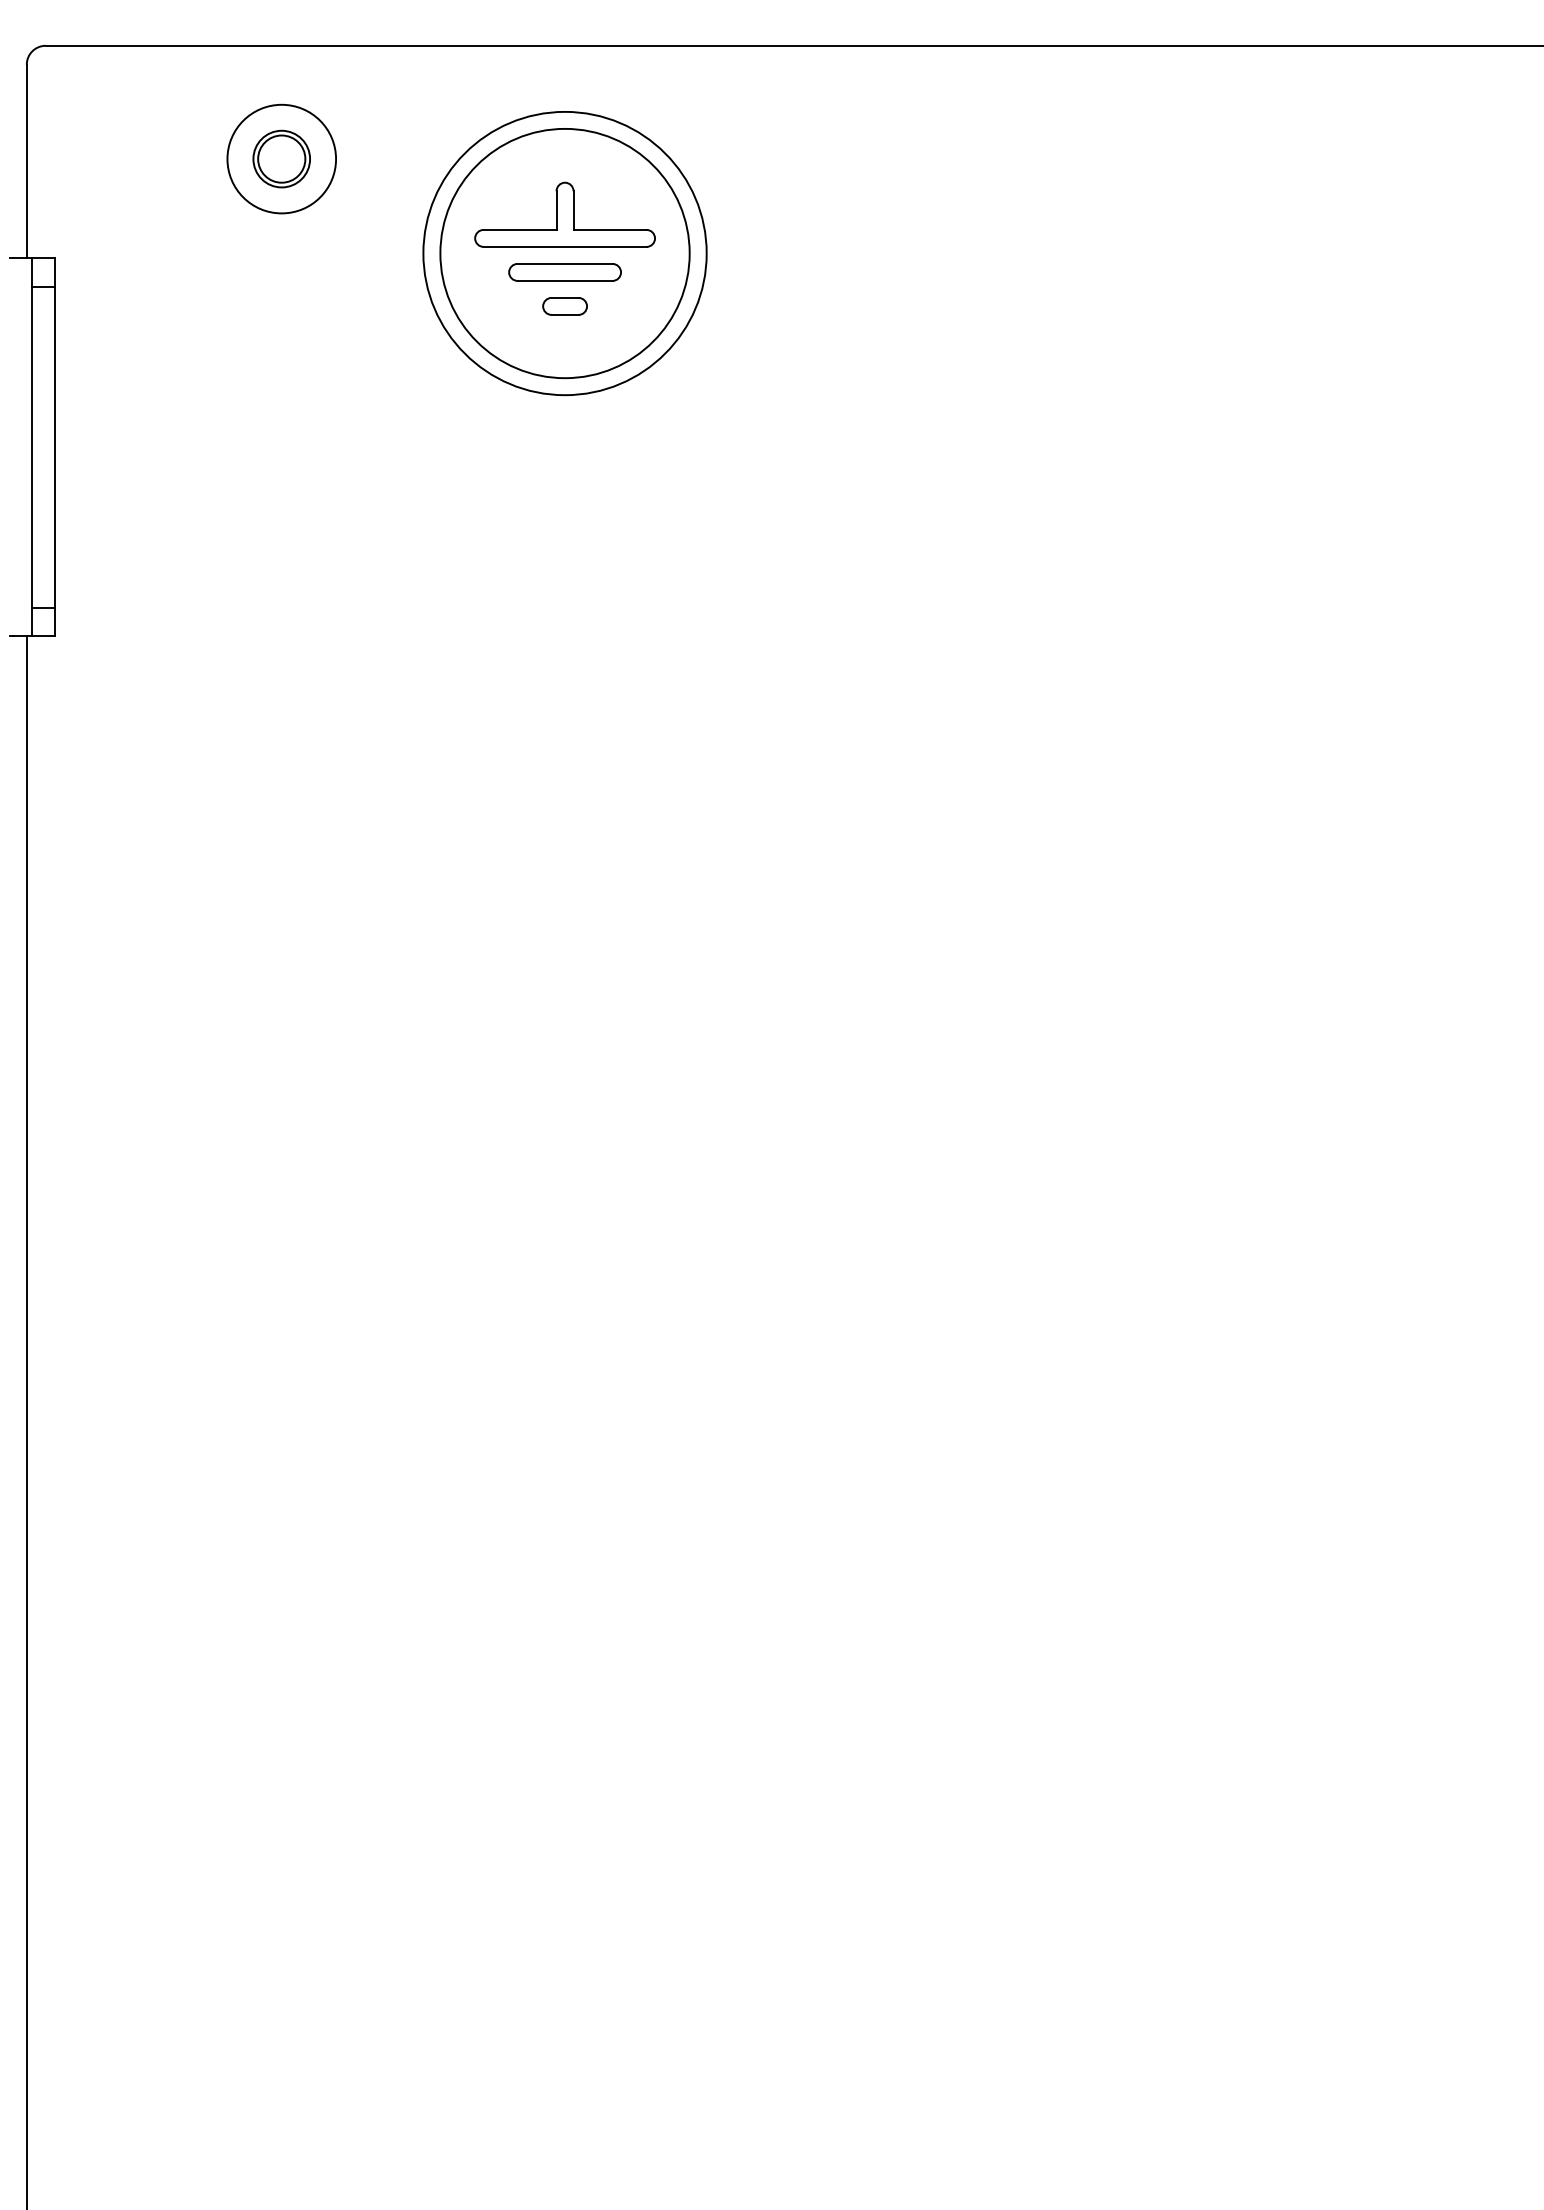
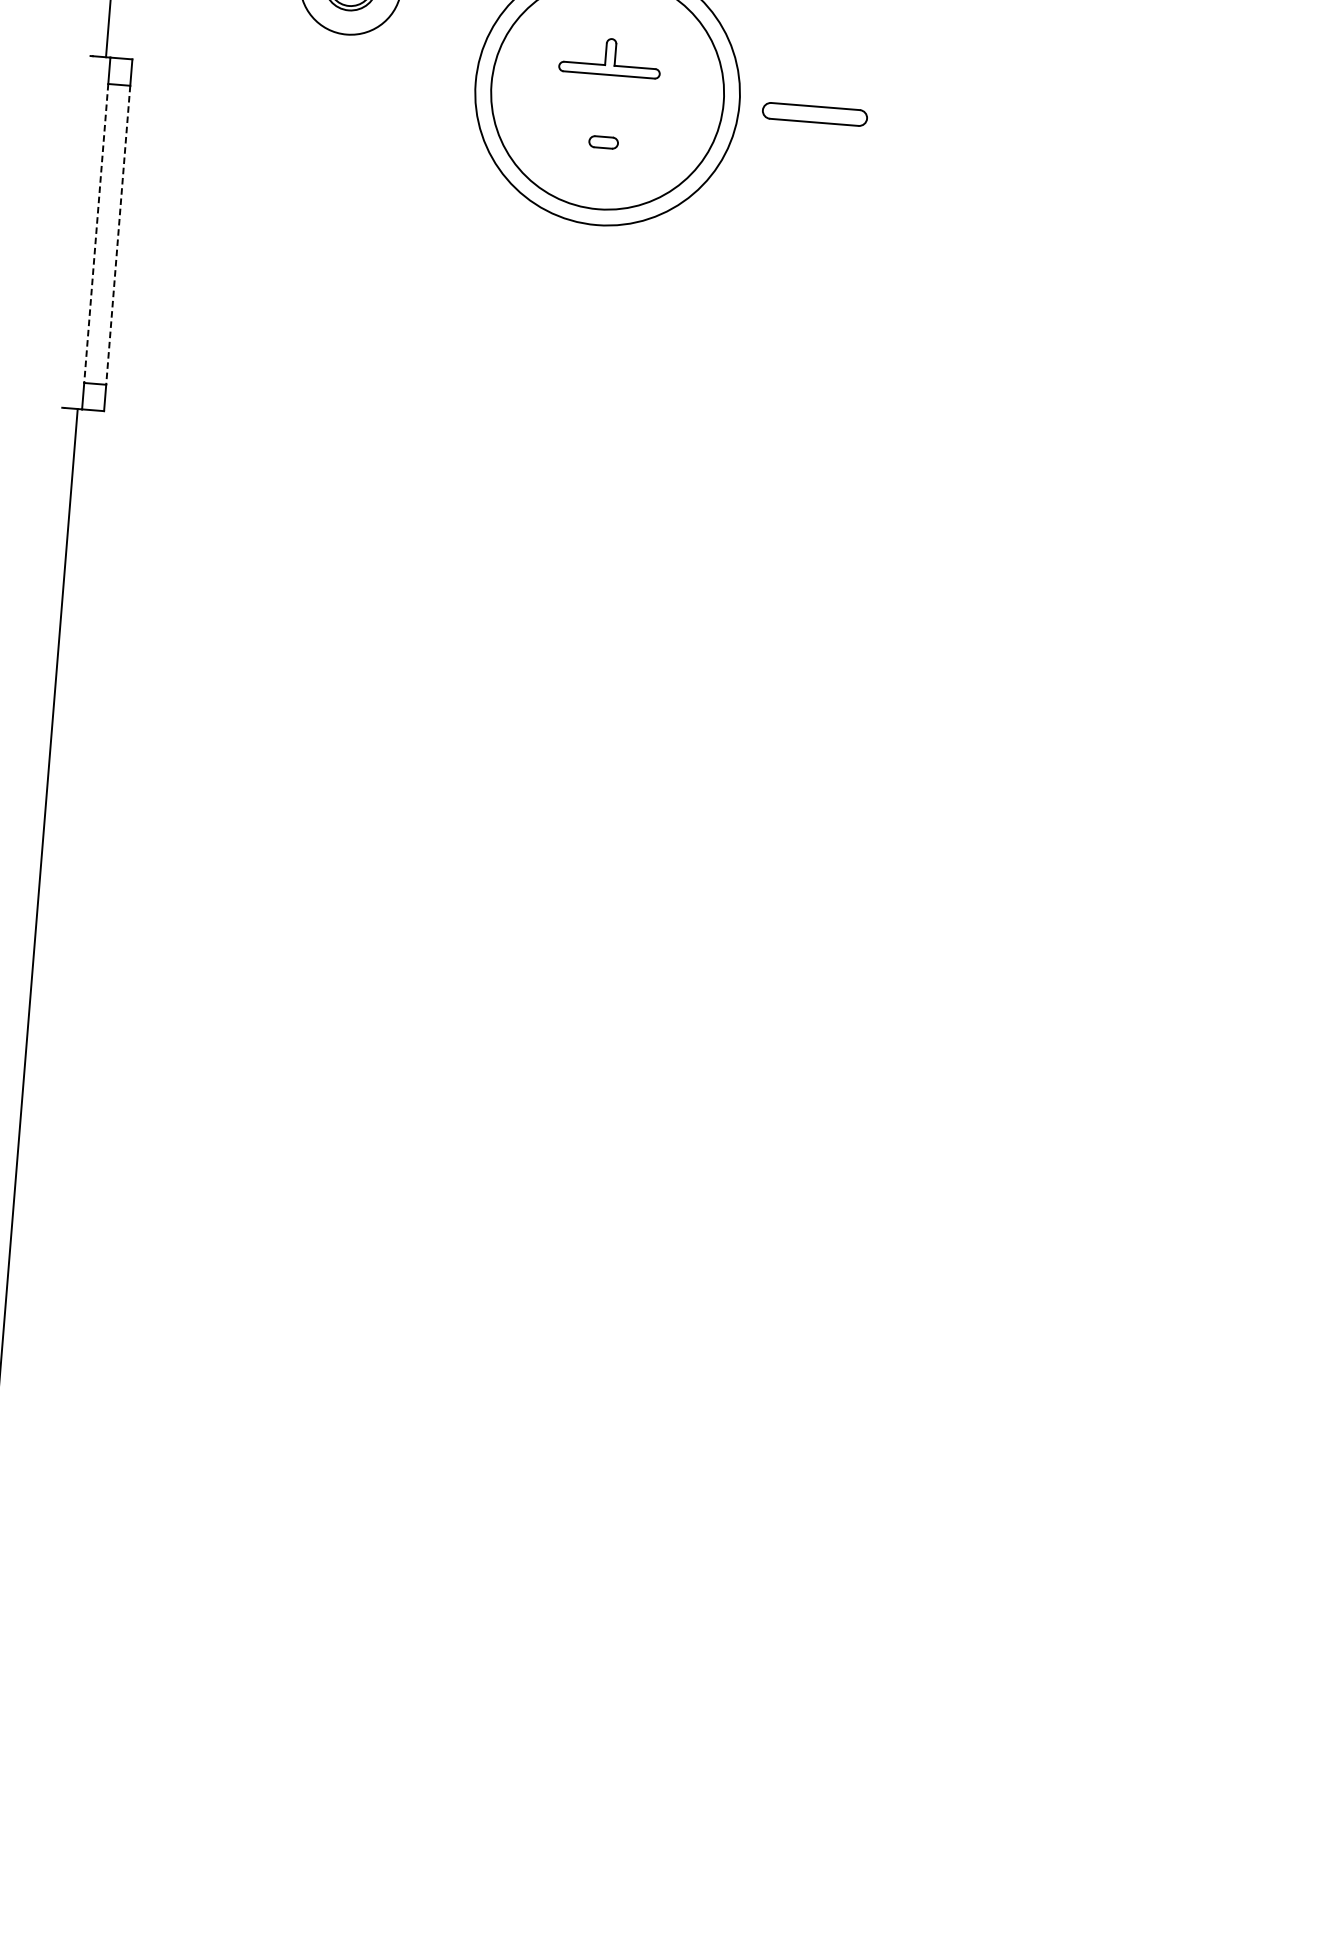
part: (564, 214) -> (610, 56), size x0.6
part: (564, 272) -> (814, 114), moved
part: (564, 306) -> (603, 142), size x0.7
line: (31, 447) -> (96, 233), solid -> dashed
line: (55, 447) -> (118, 235), solid -> dashed

